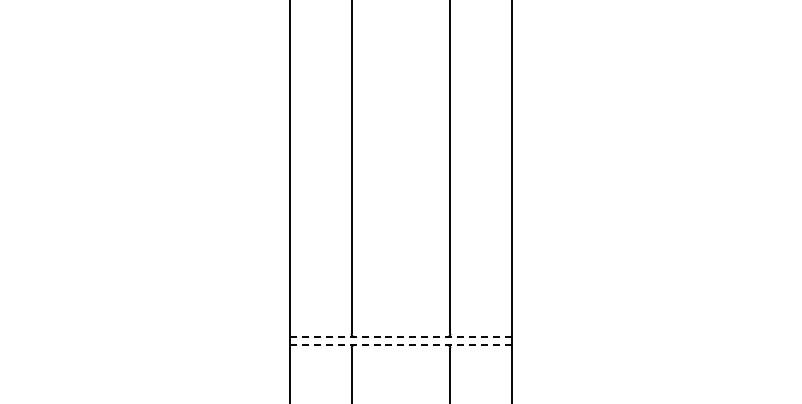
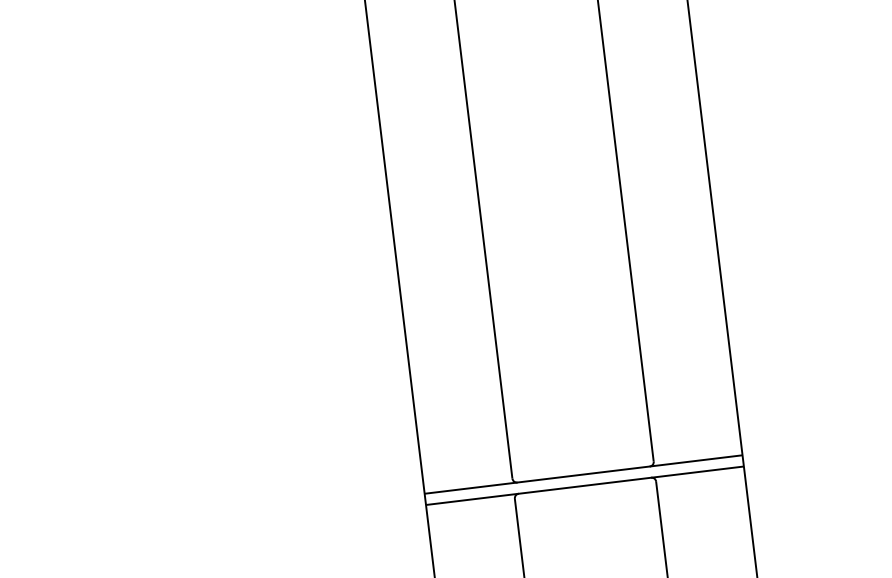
line: (401, 337) -> (584, 474), dashed -> solid
line: (401, 344) -> (585, 484), dashed -> solid

